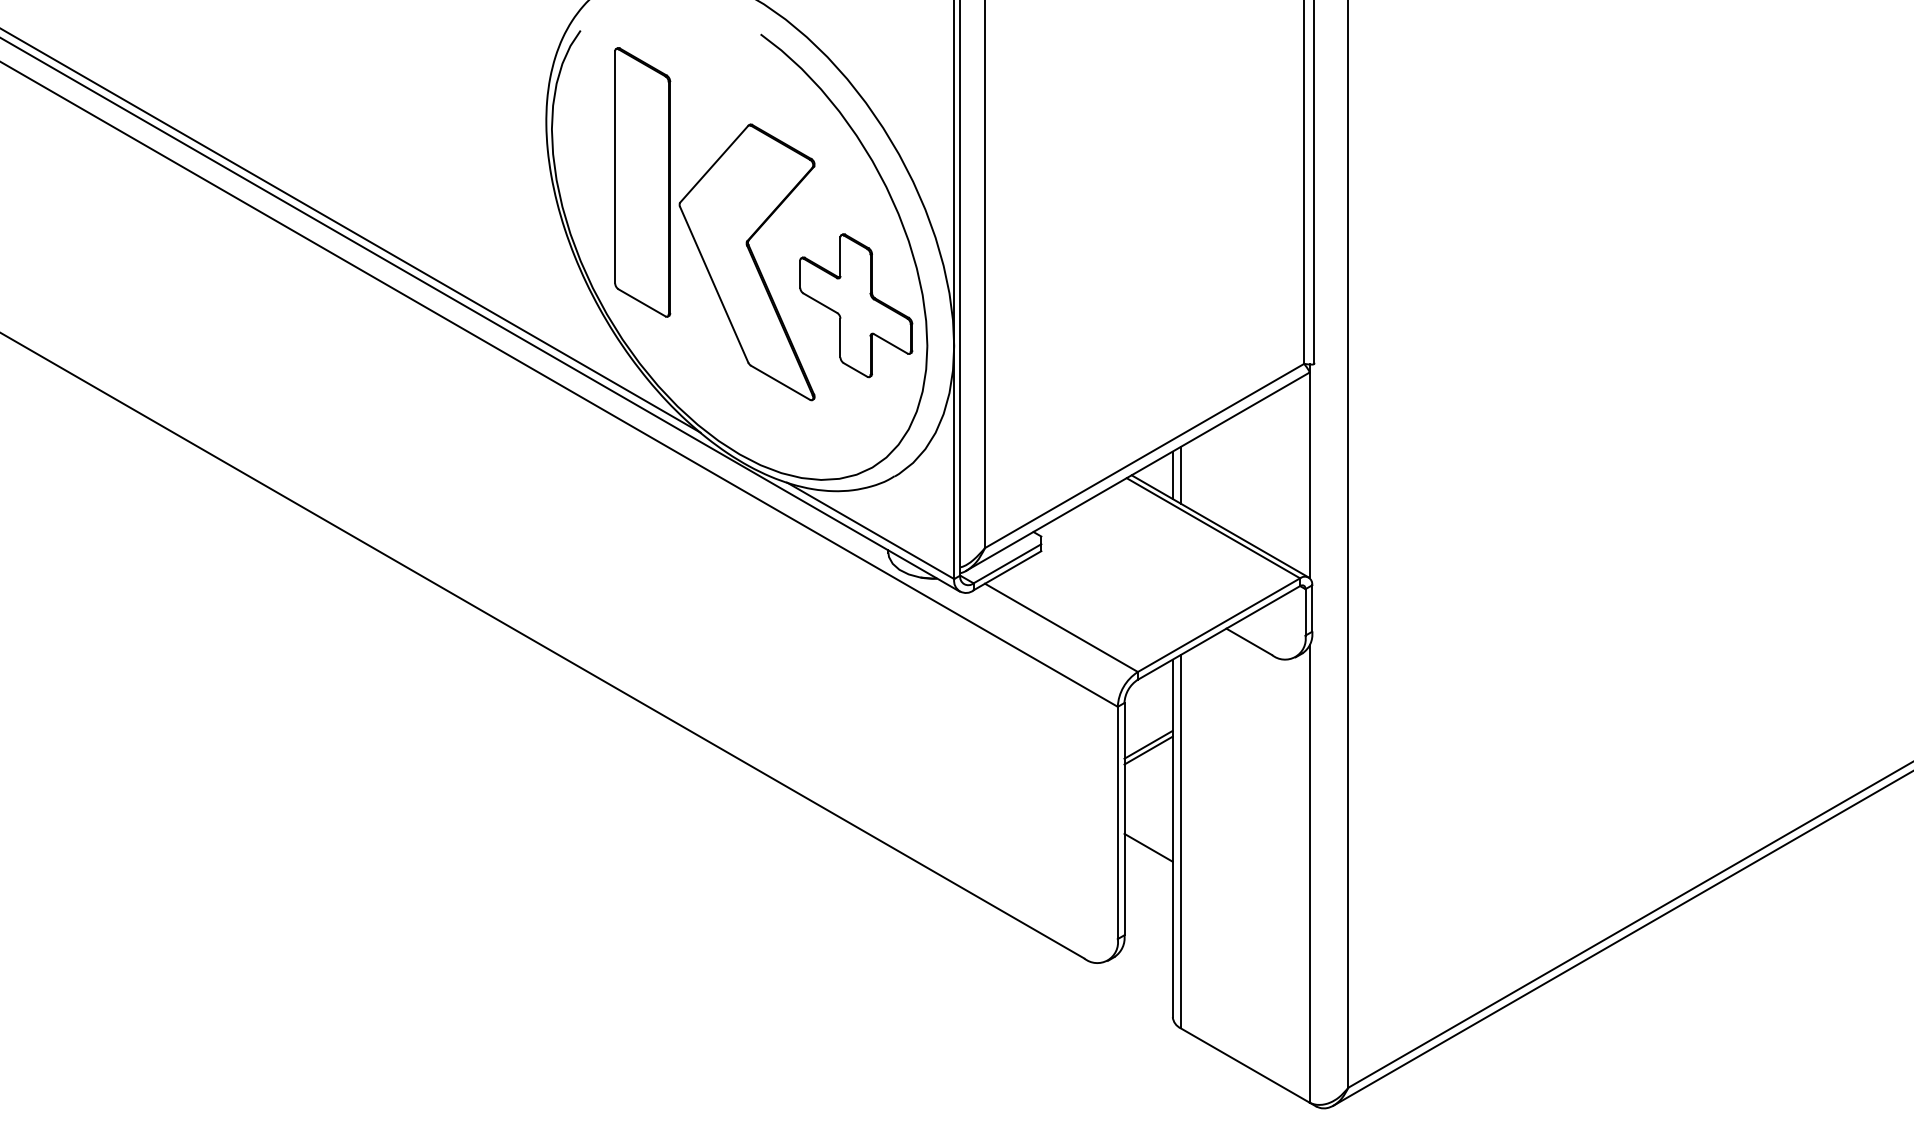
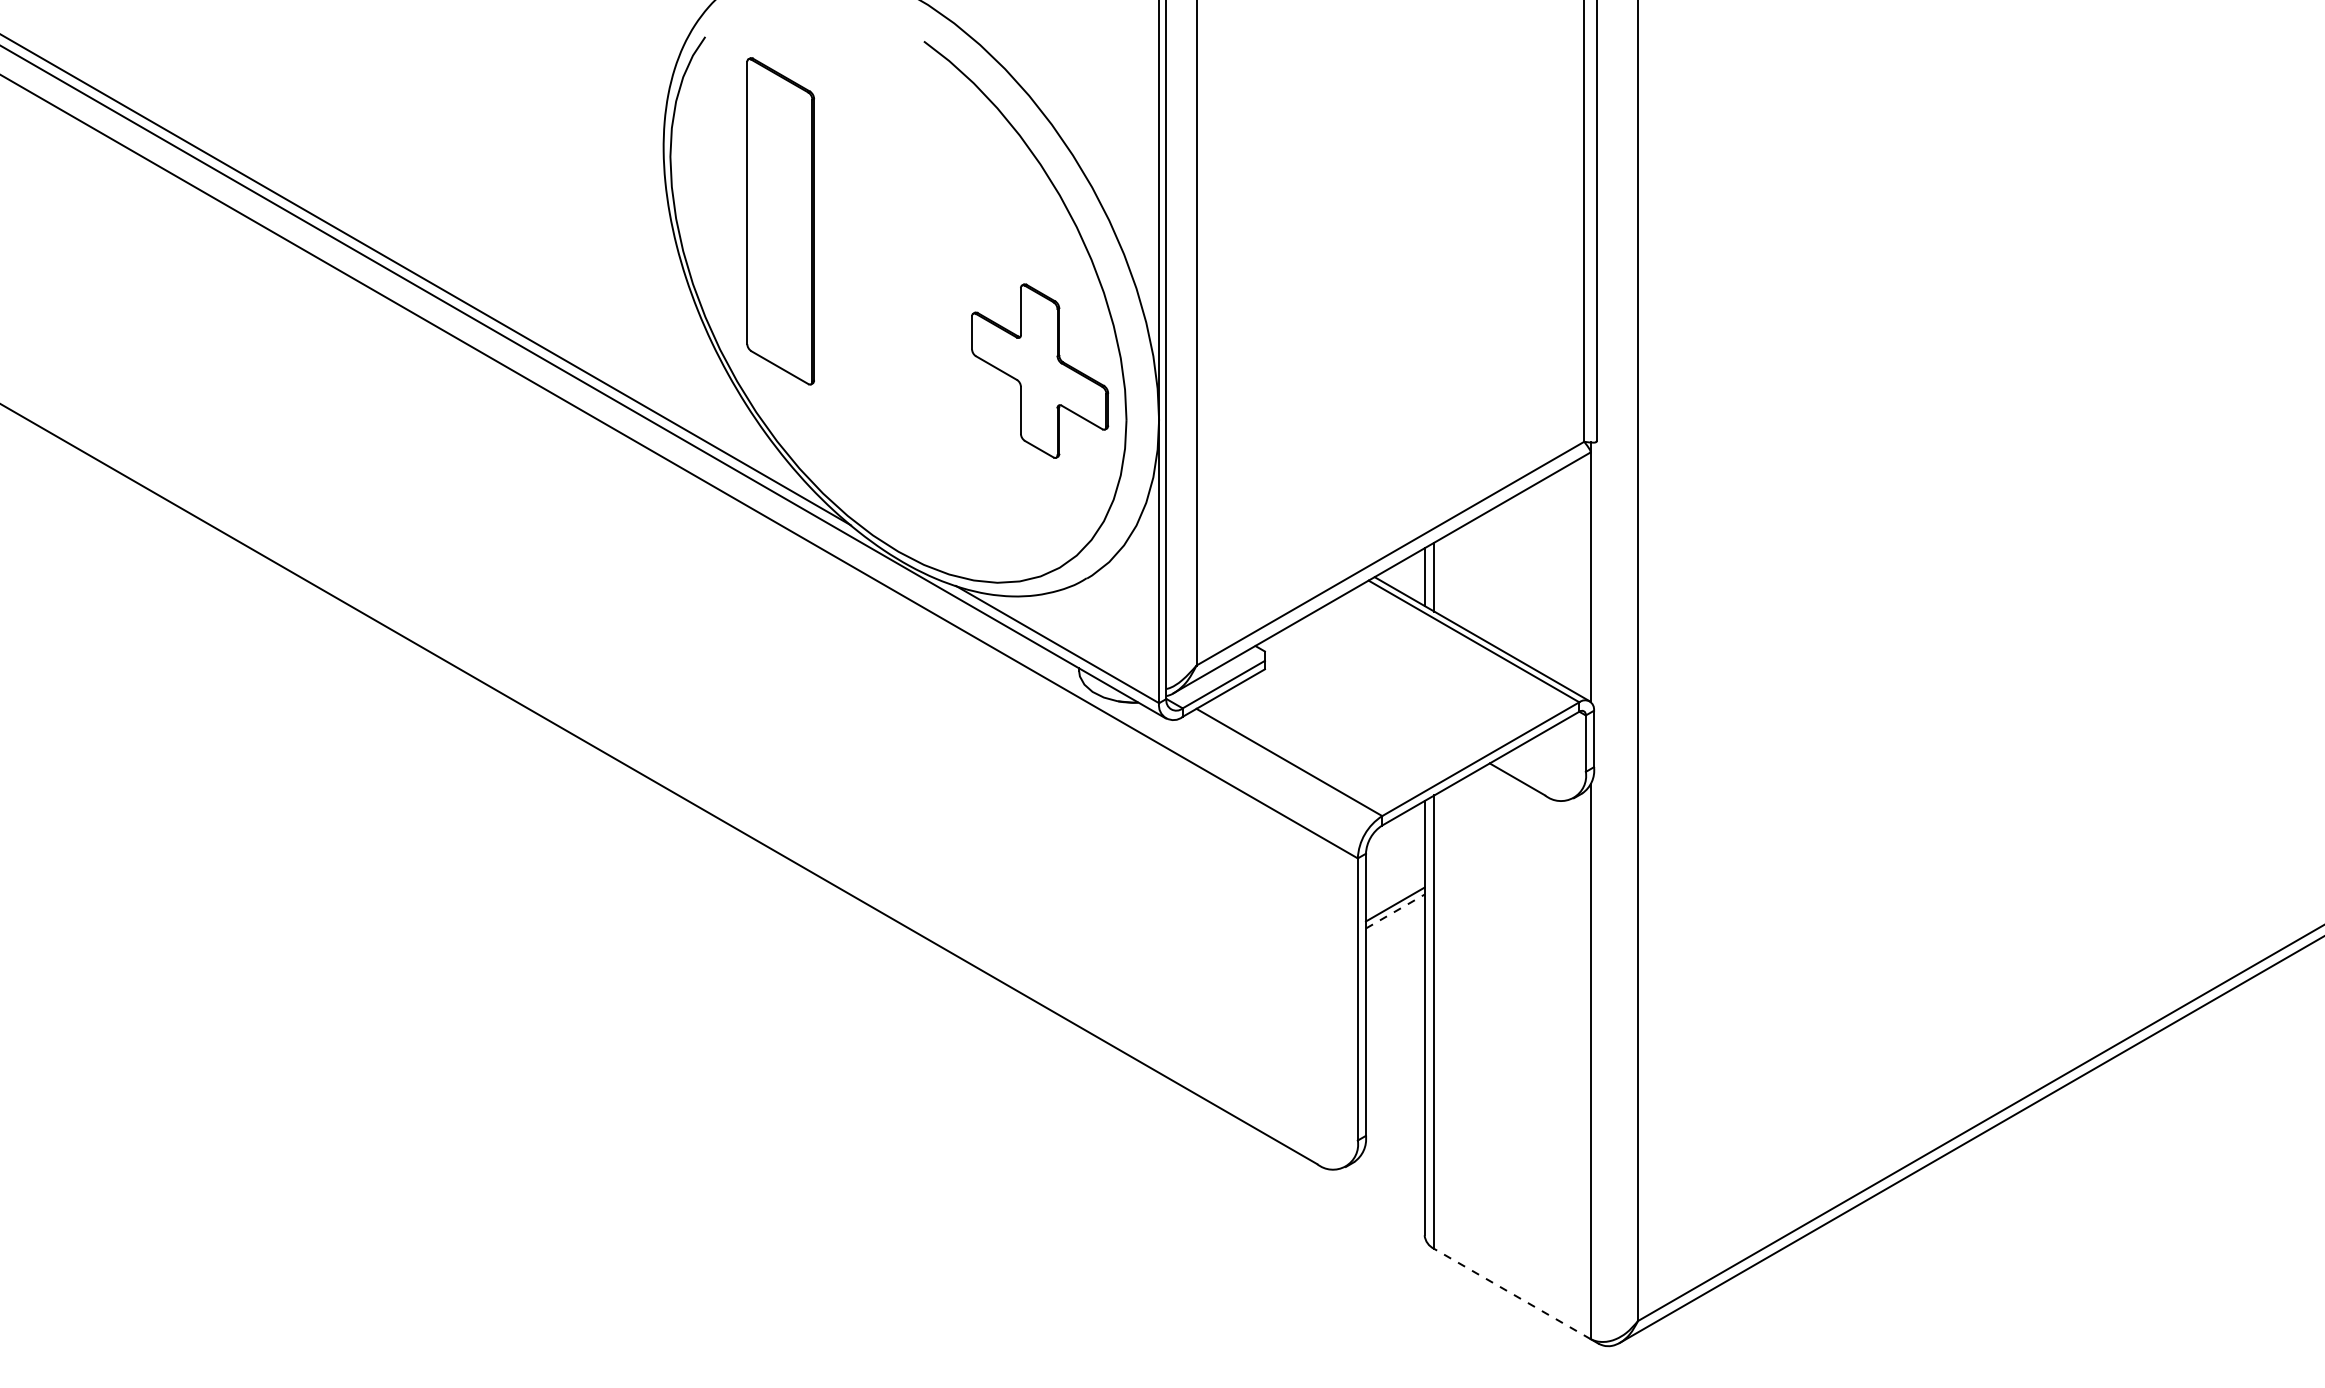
part: (747, 262) -> (907, 318), removed
line: (1148, 750) -> (1395, 911), solid -> dashed
line: (1148, 847) -> (1395, 1029), removed
line: (1245, 1065) -> (1512, 1293), solid -> dashed

